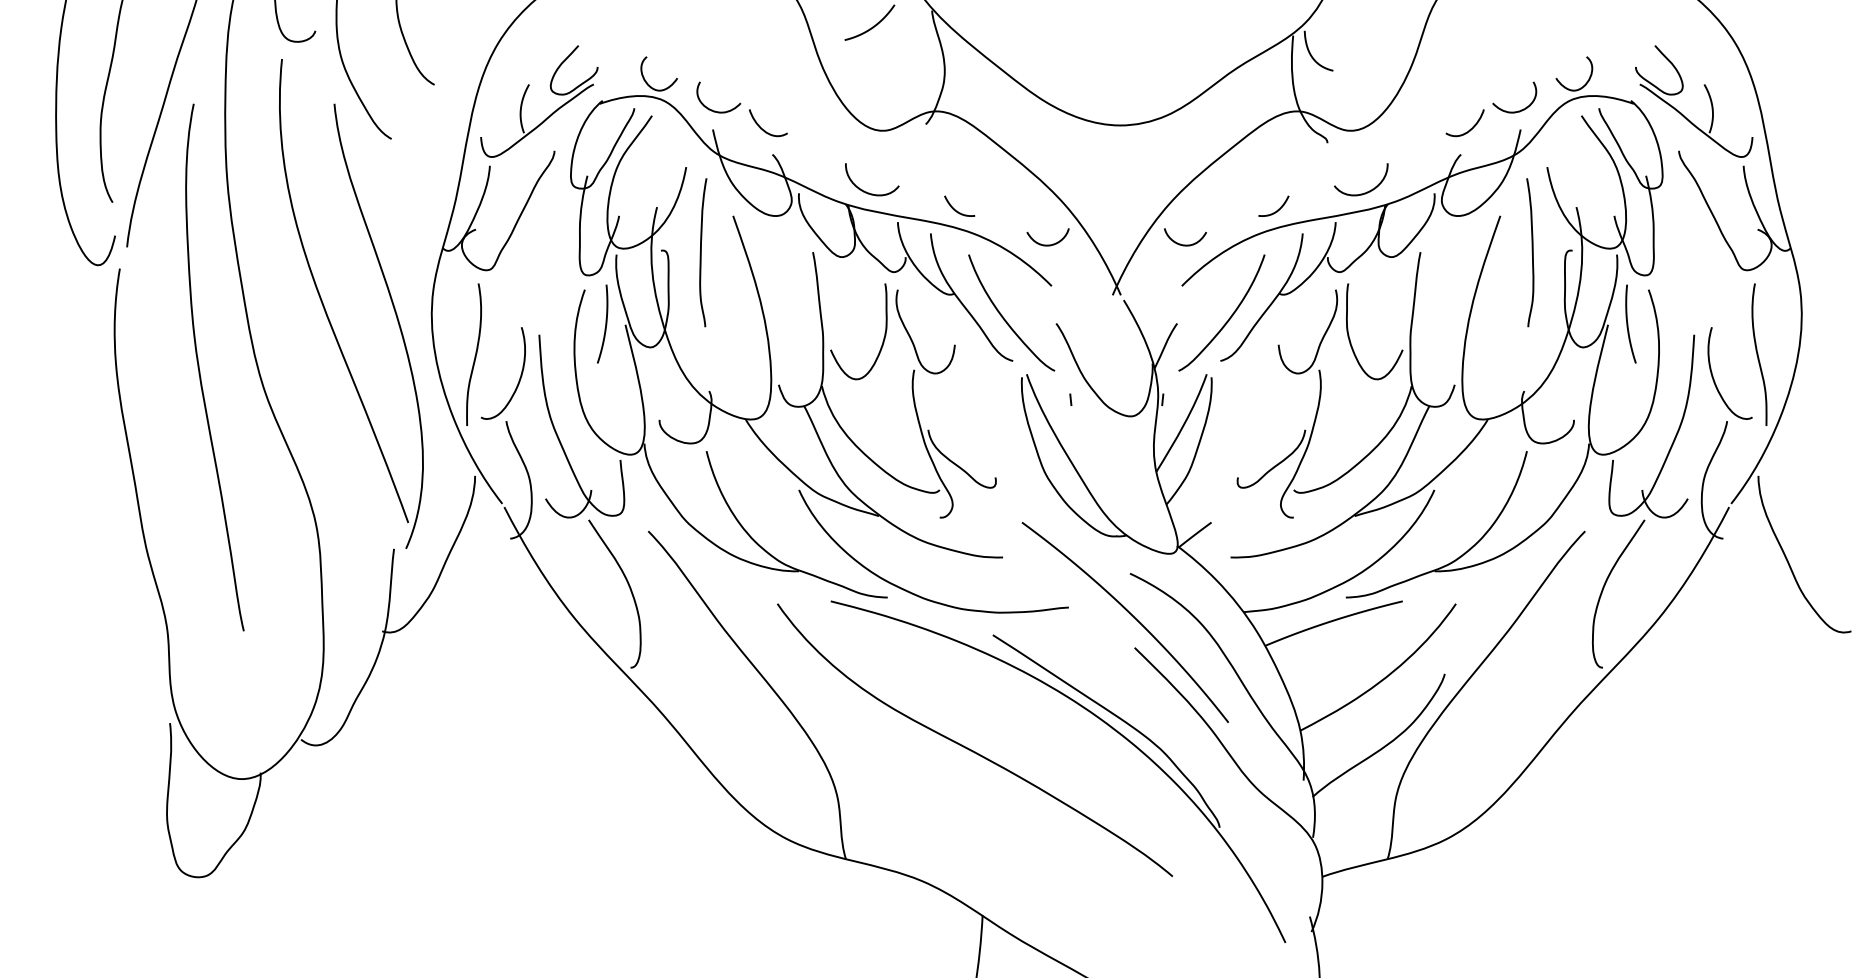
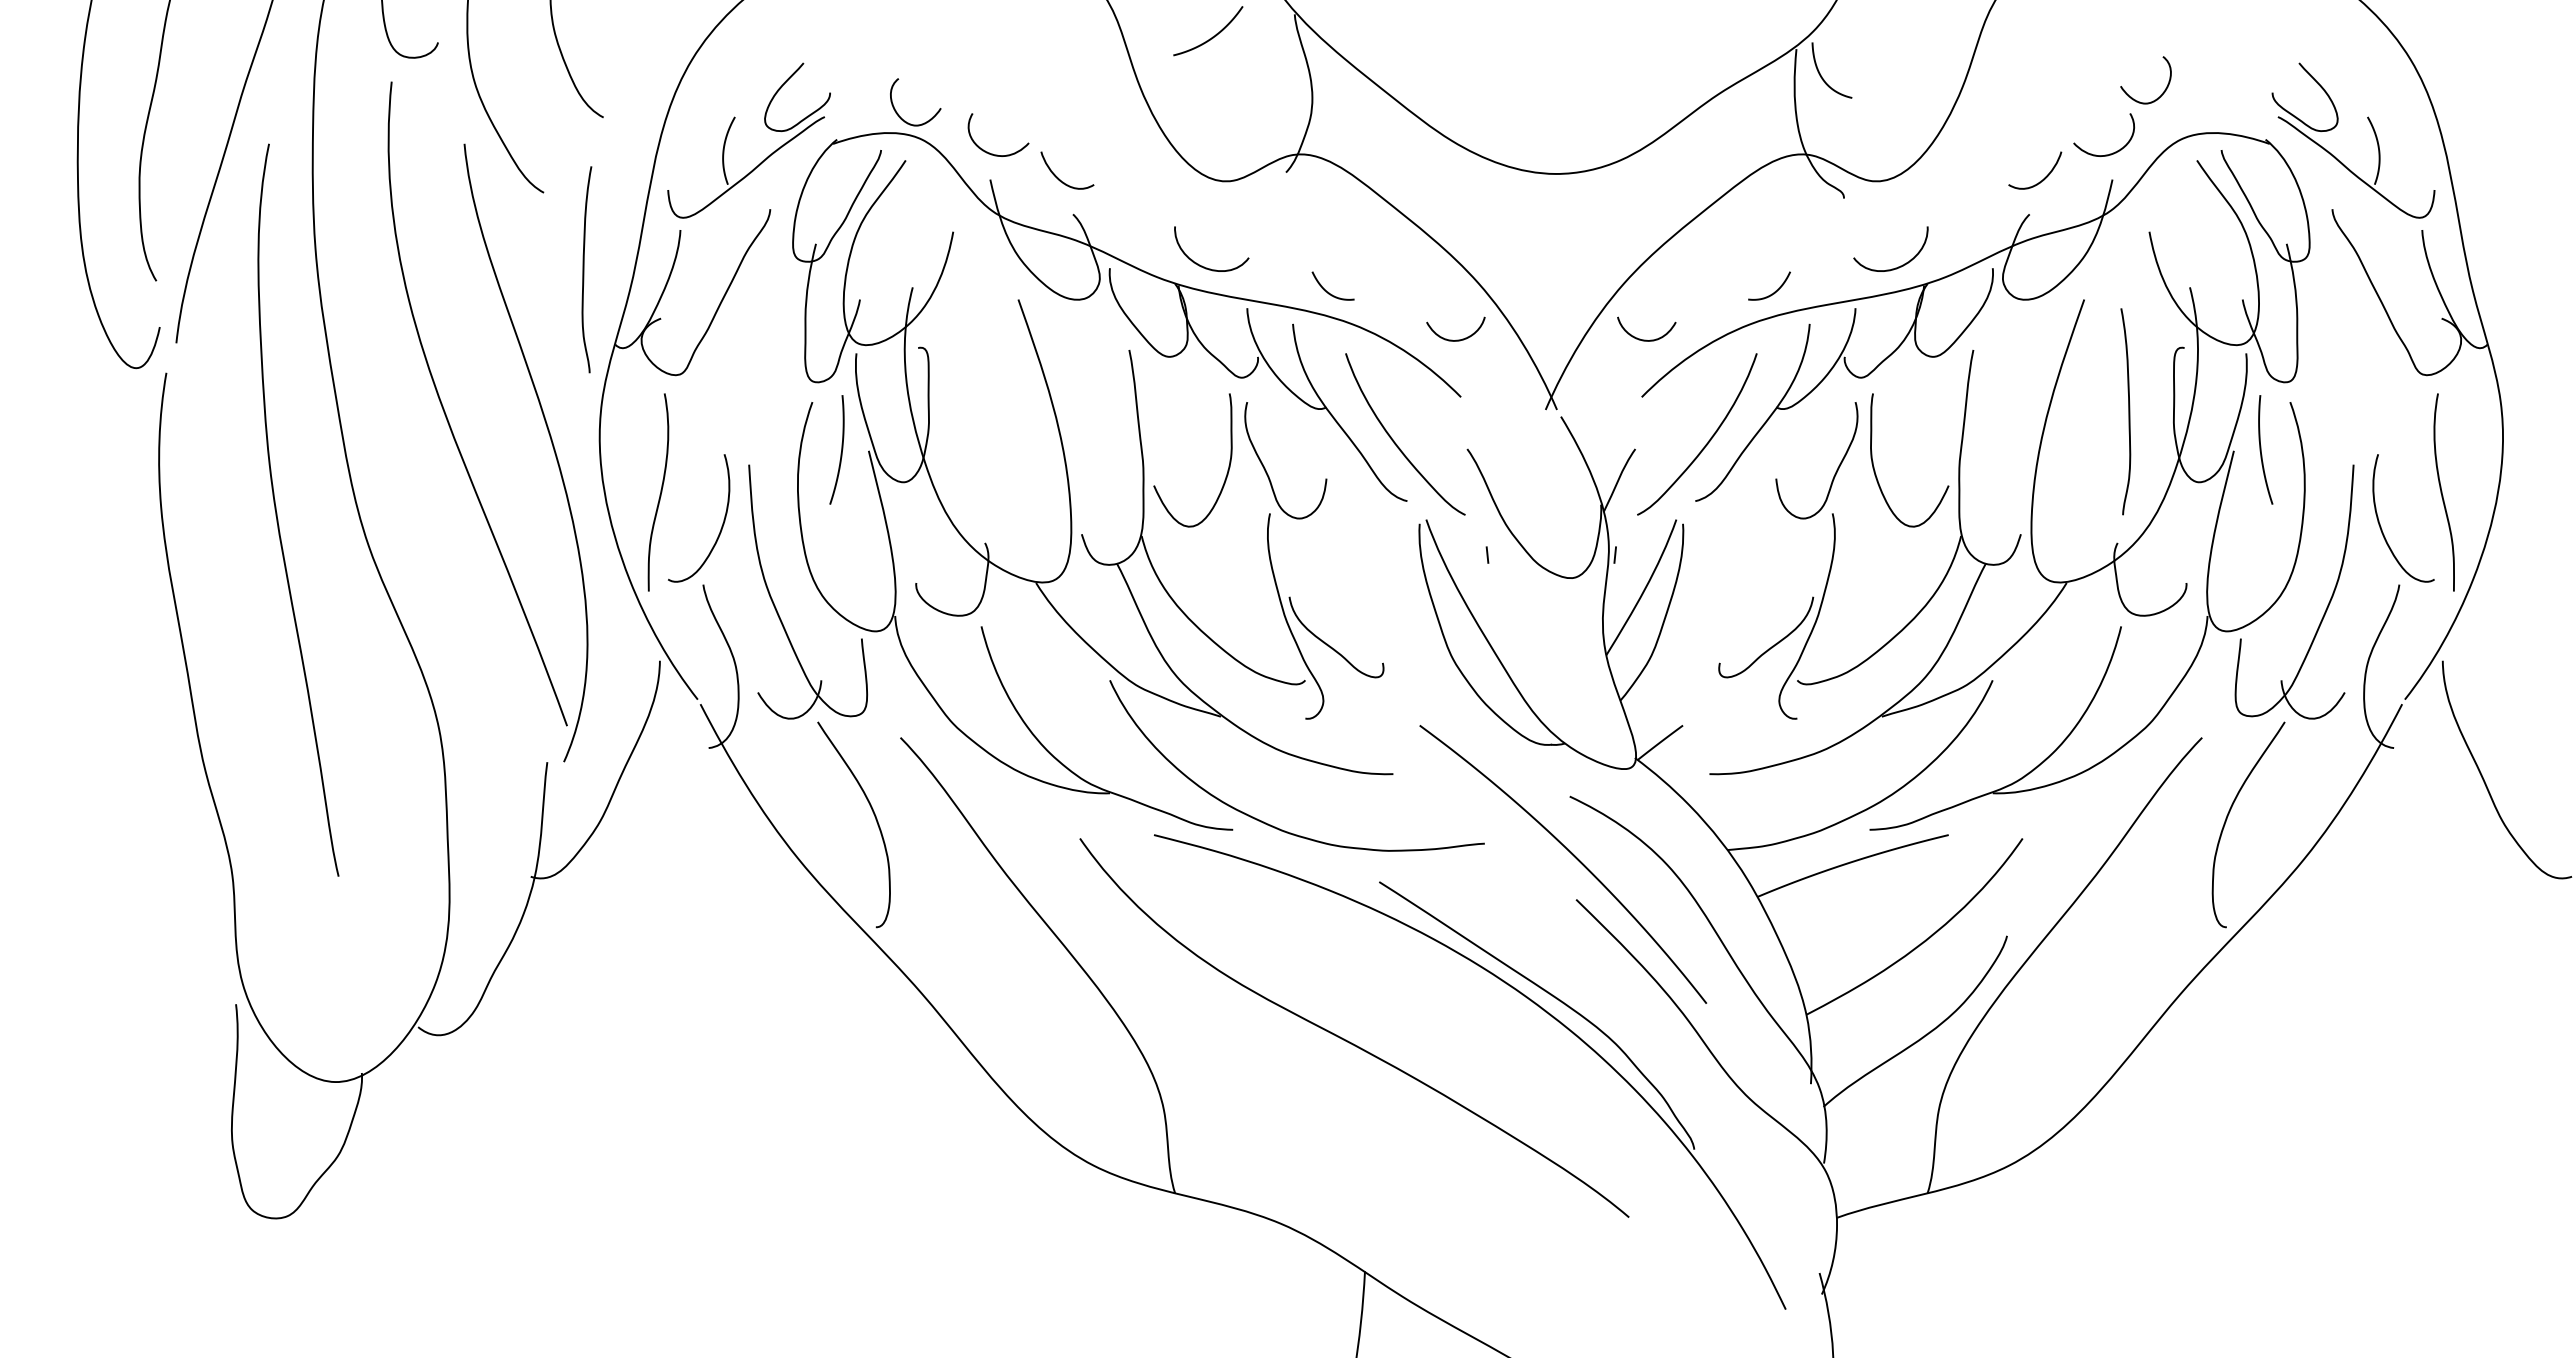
curve: (1586, 82) -> (2162, 92), moved
curve: (701, 252) -> (584, 269), moved
curve: (1532, 252) -> (2128, 411), moved

